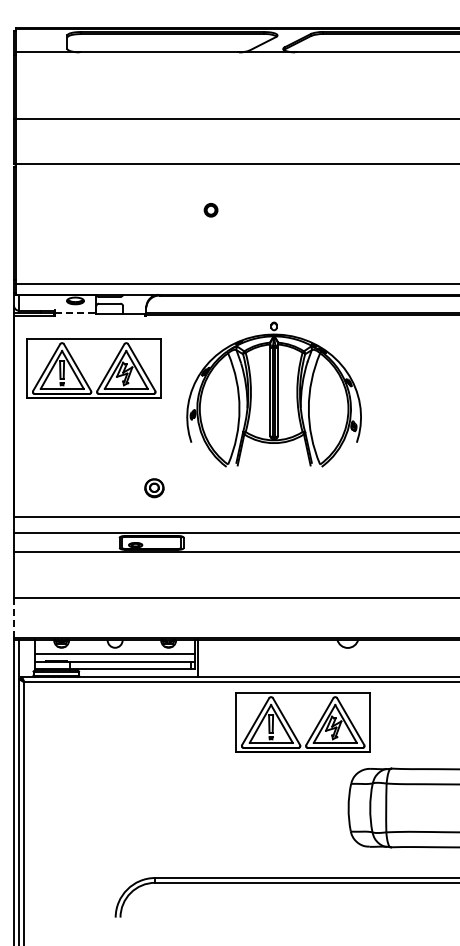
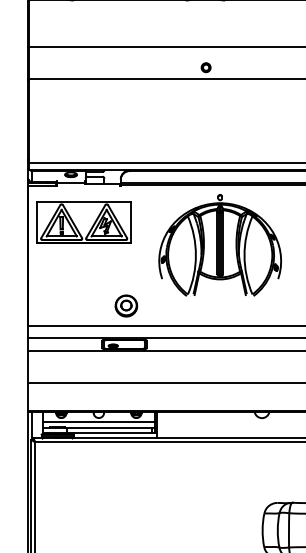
part: (210, 210) -> (205, 67), moved
line: (75, 313) -> (71, 183), dashed -> solid
part: (273, 394) -> (219, 245), moved
part: (154, 488) -> (126, 306), size x1.67
line: (13, 617) -> (27, 396), dashed -> solid
part: (302, 722) -> (230, 470), removed

